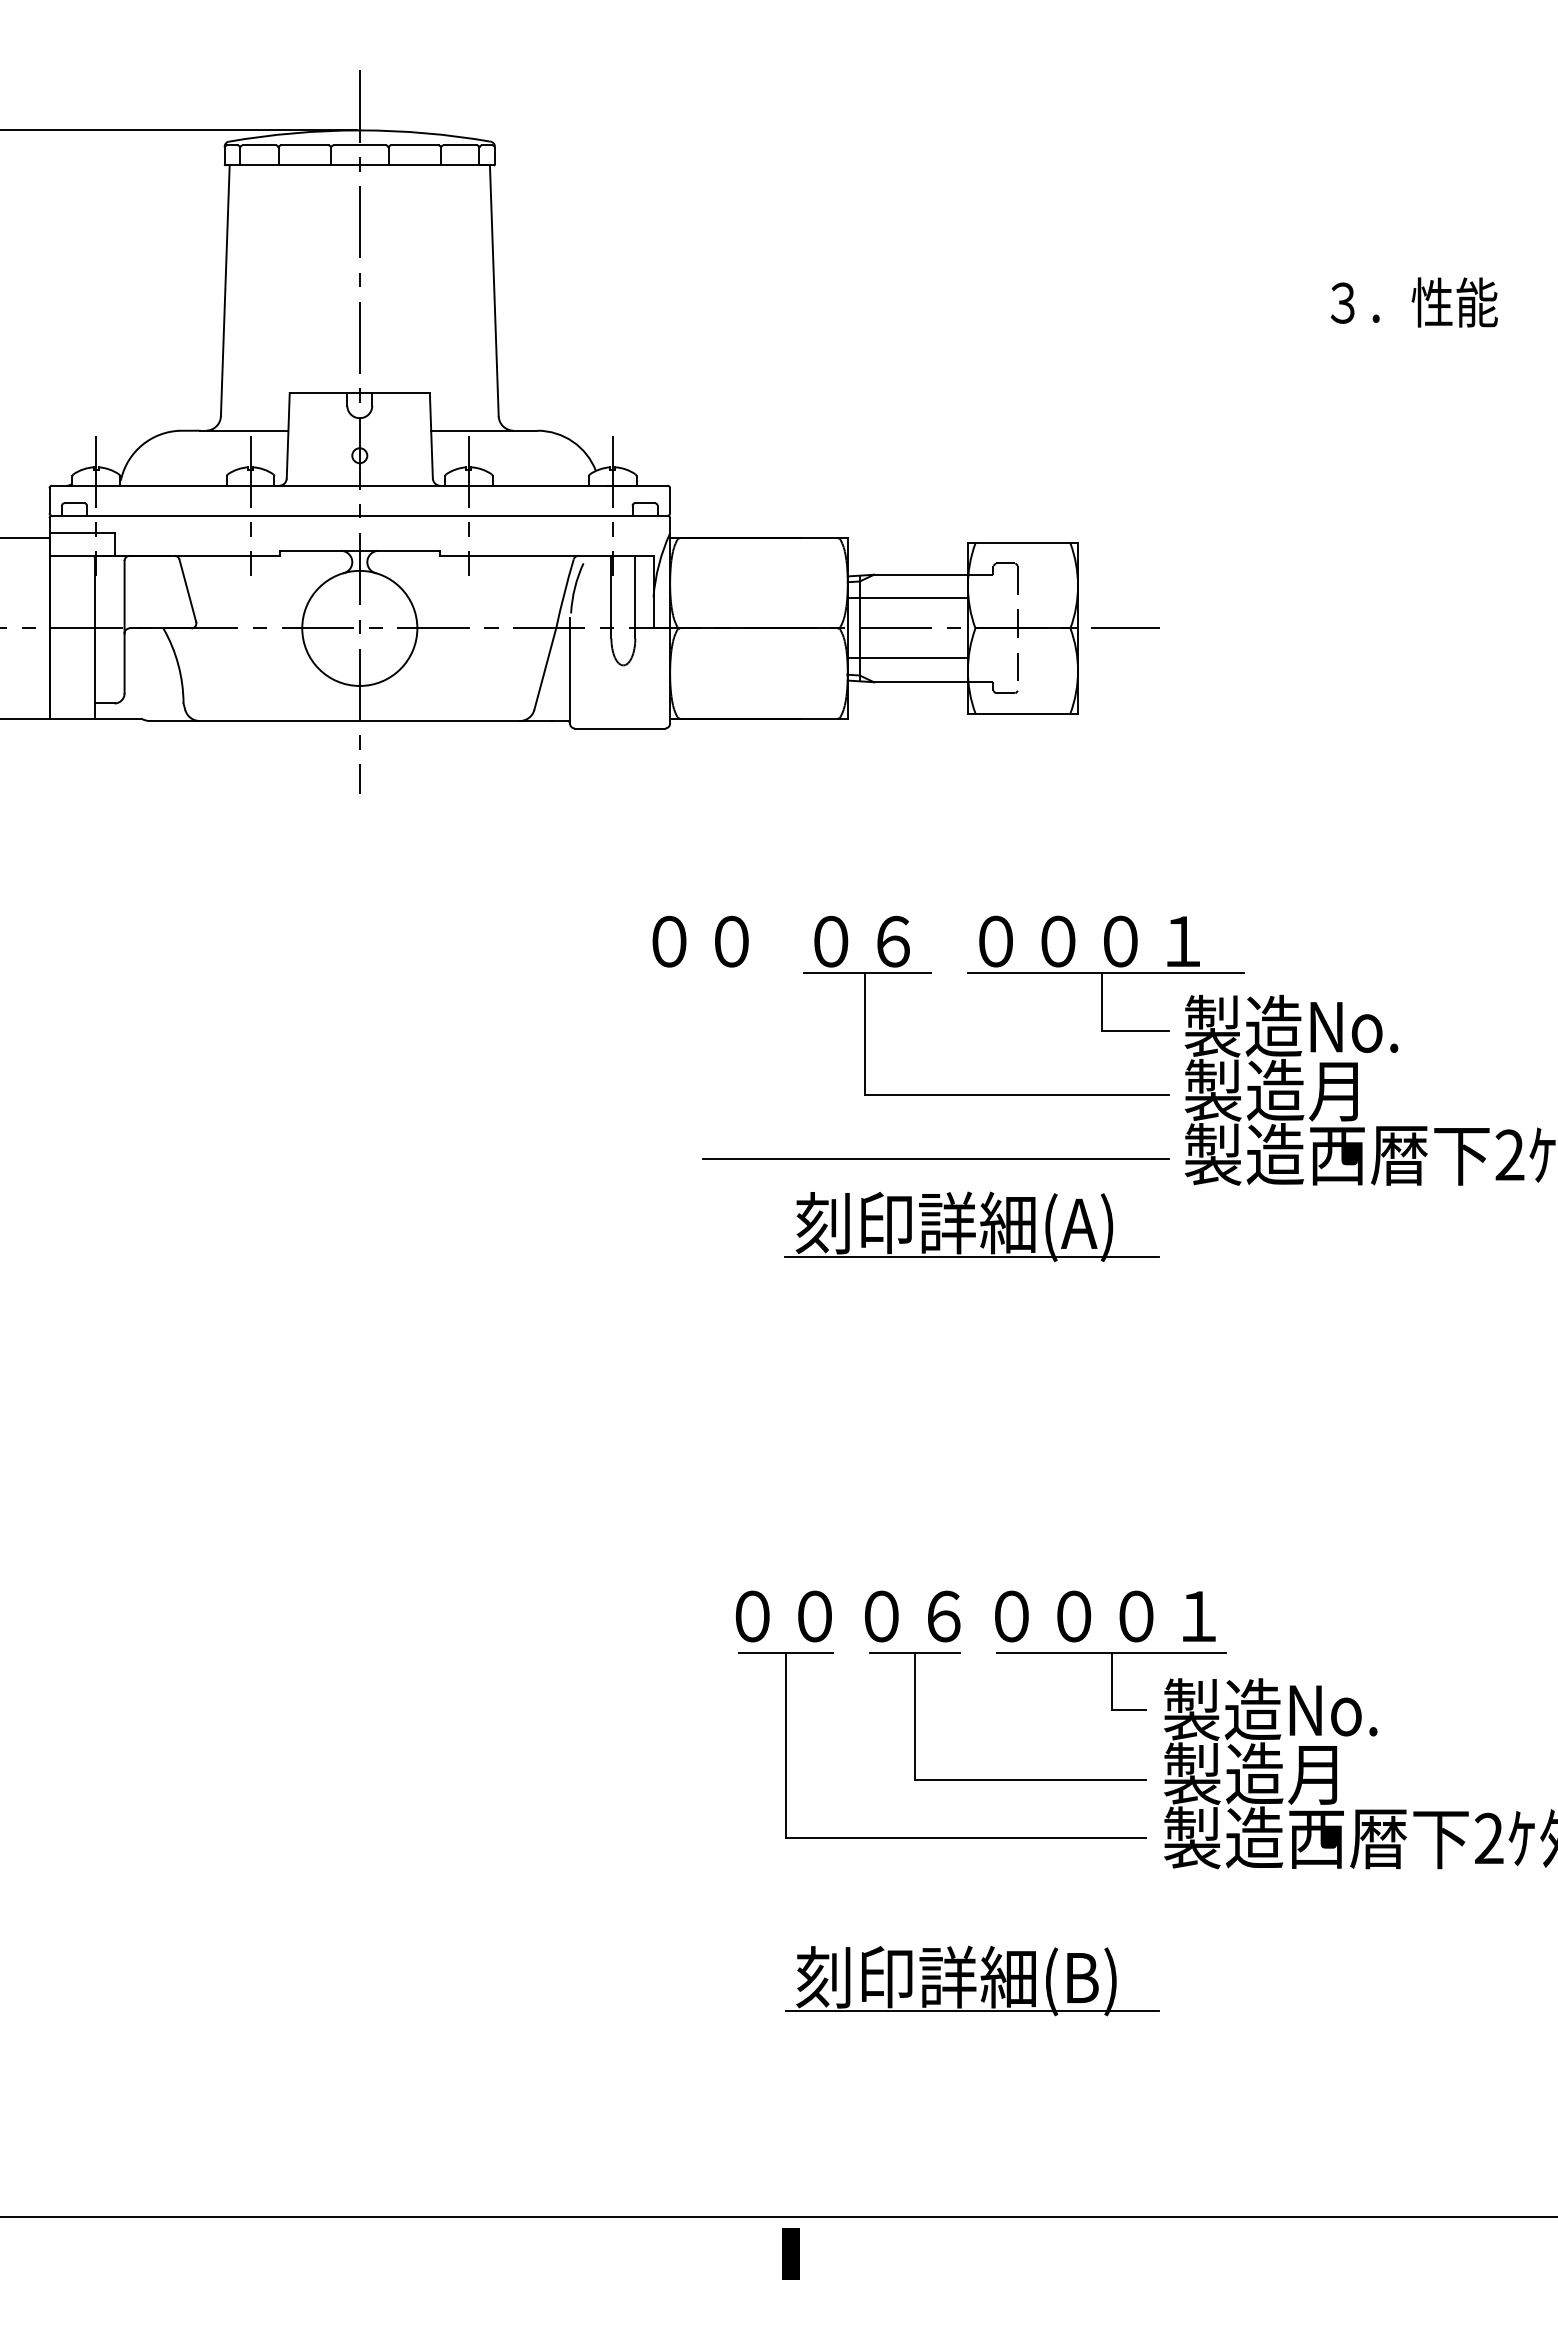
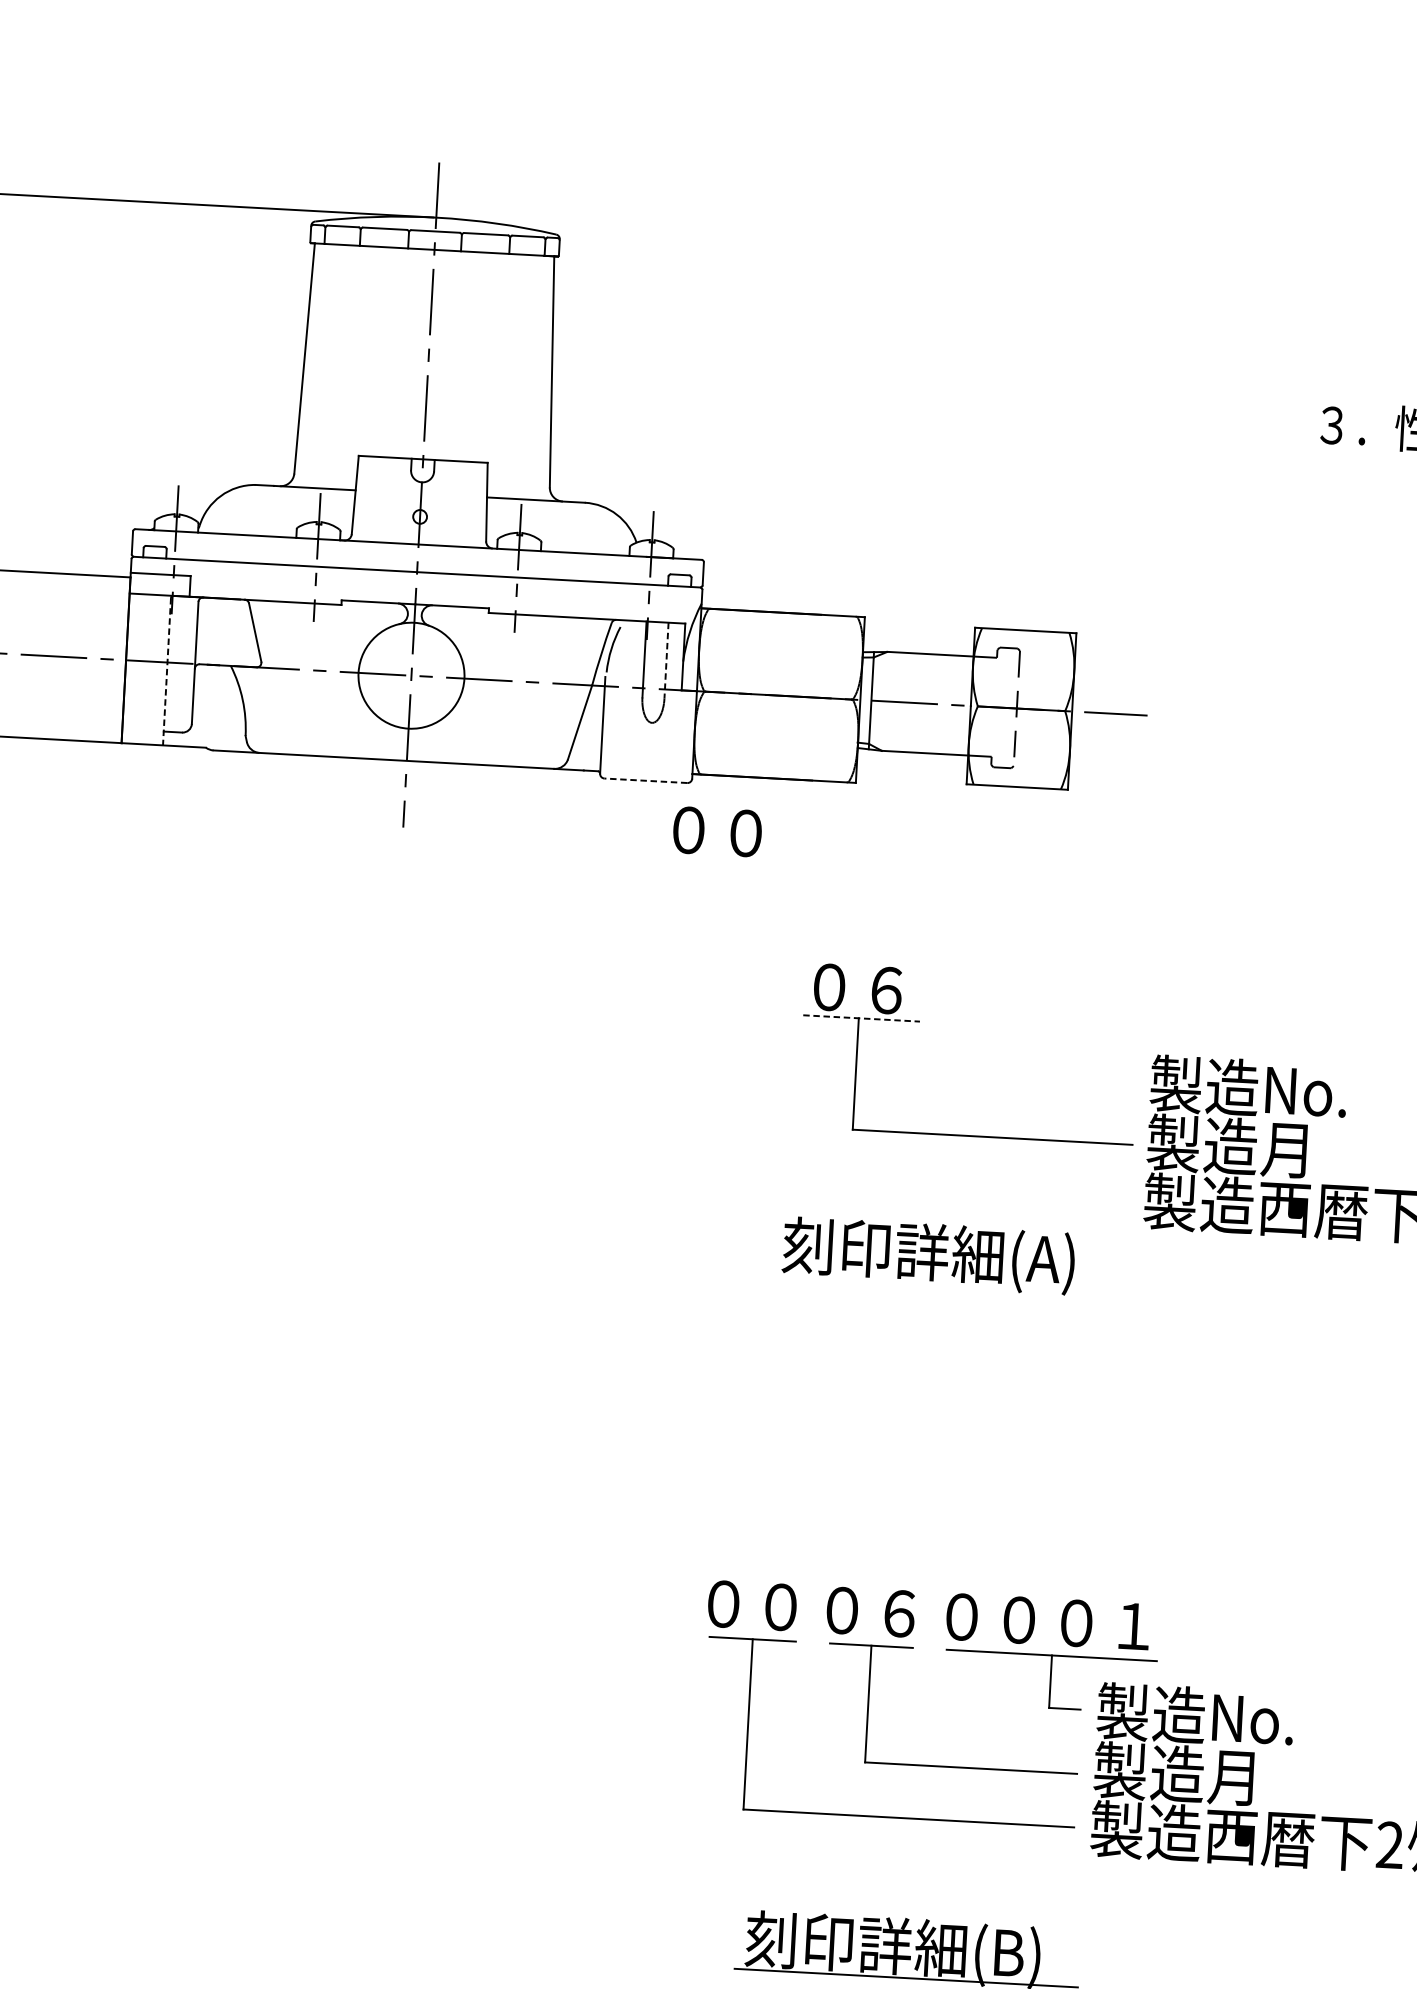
line: (635, 597) -> (666, 661), solid -> dashed
line: (907, 598) -> (916, 675), removed
line: (94, 638) -> (166, 671), solid -> dashed
line: (907, 658) -> (913, 730), removed
line: (619, 728) -> (645, 780), solid -> dashed
text: (700, 941) -> (717, 831), moved
line: (868, 973) -> (862, 1018), solid -> dashed
part: (1105, 973) -> (1080, 1030), removed
line: (935, 1158) -> (914, 1192), removed
line: (971, 1256) -> (942, 1283), removed

